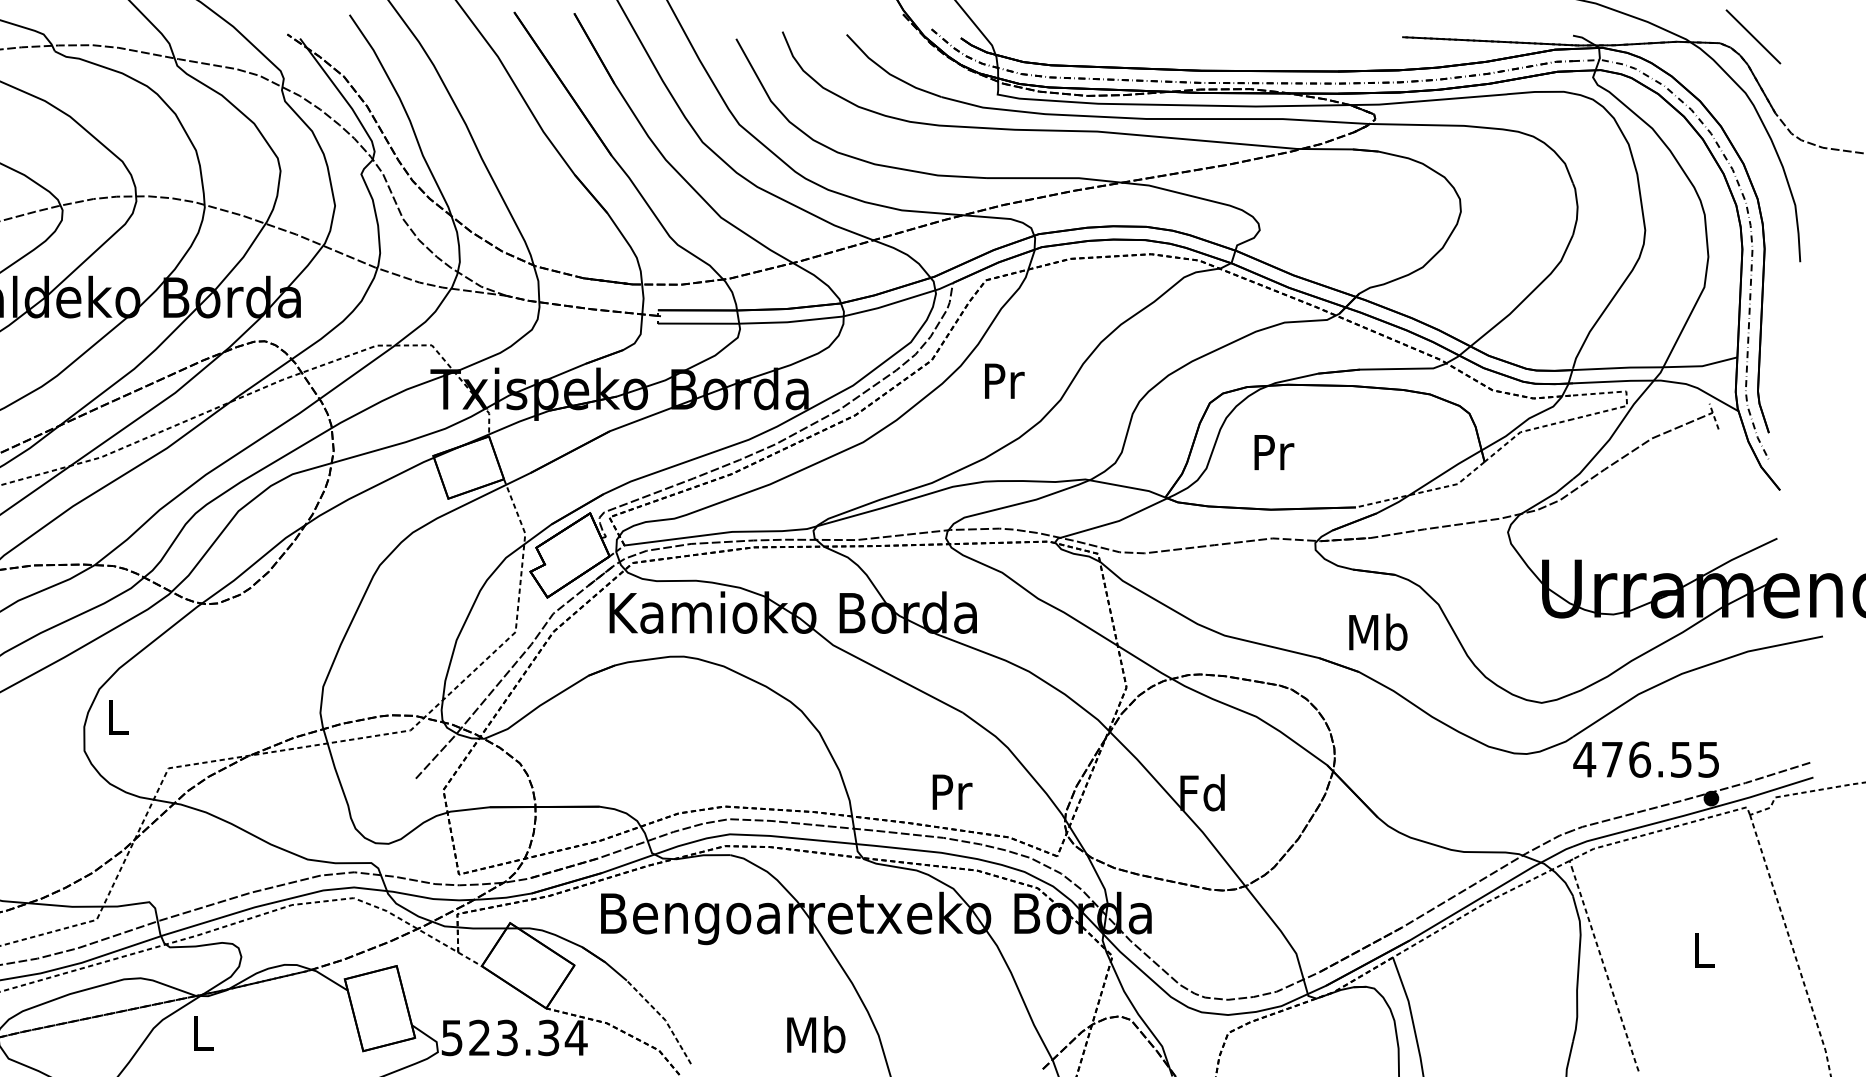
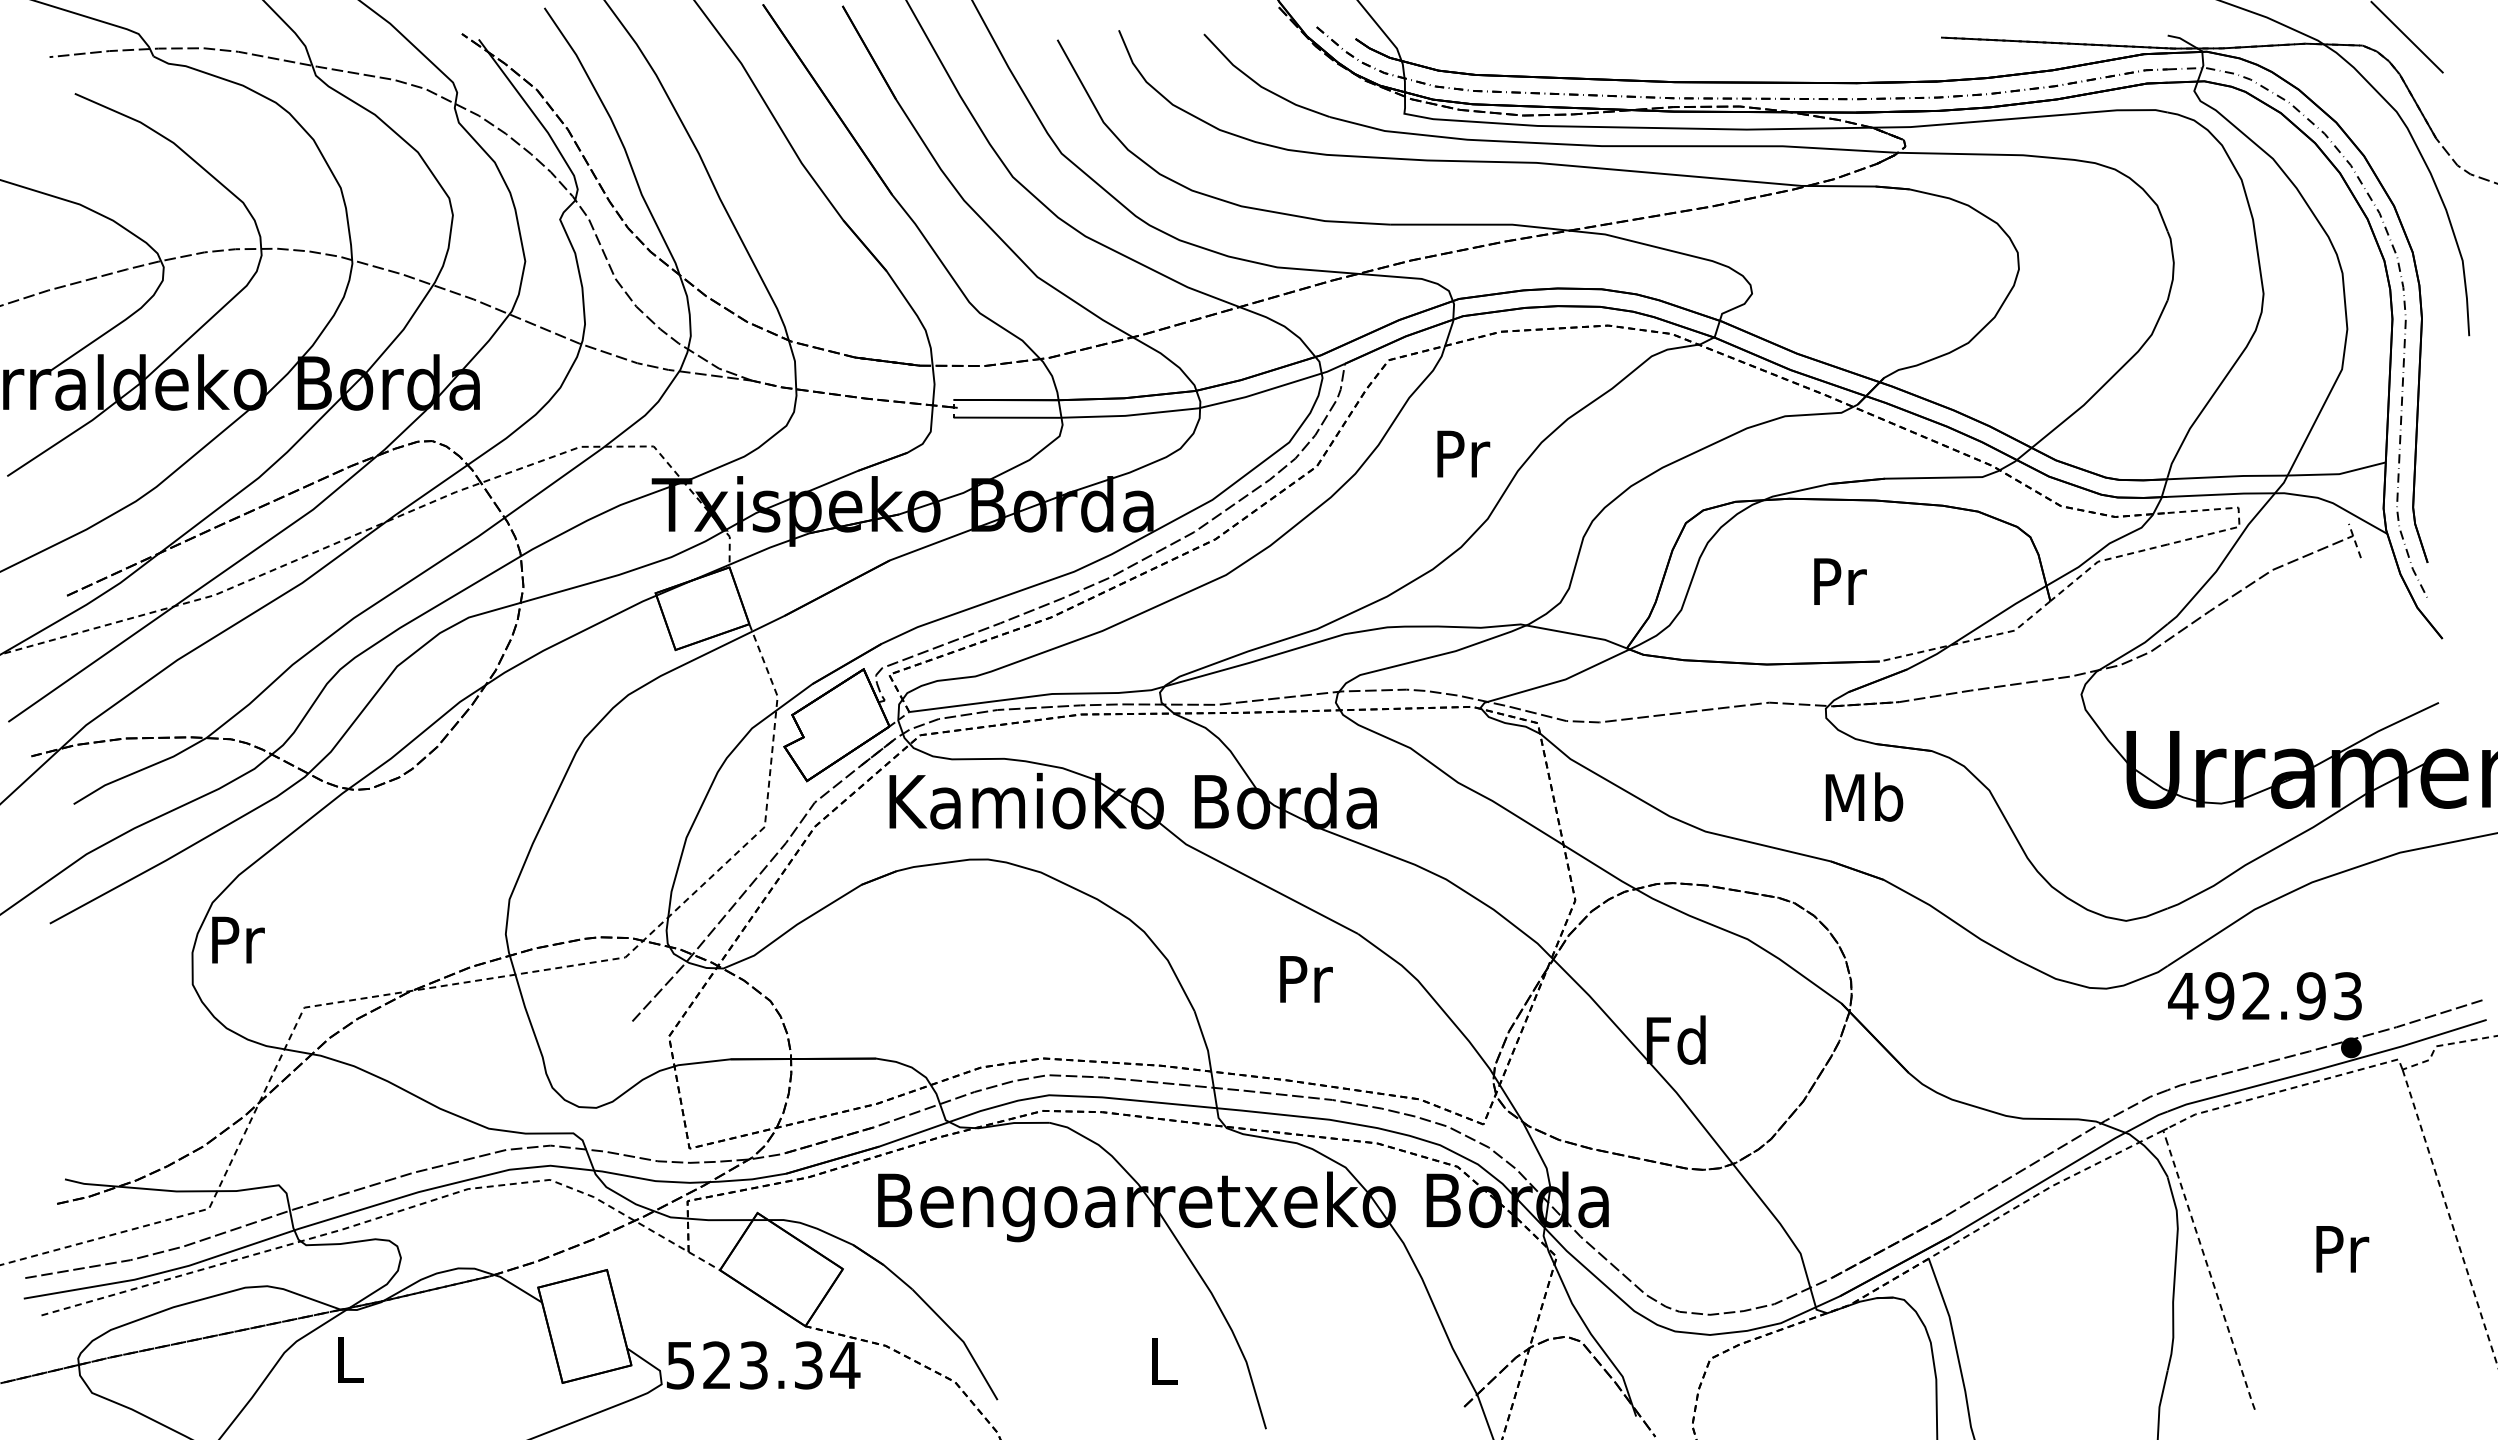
text: (1004, 380) -> (1463, 453), moved
text: (1274, 452) -> (1840, 581), moved
text: (1378, 631) -> (1864, 796), moved
text: (118, 716) -> (238, 939), L -> Pr
text: (1660, 759) -> (2283, 996), 476.55 -> 492.93
text: (952, 792) -> (1306, 979), moved
text: (1704, 950) -> (2342, 1249), L -> Pr
line: (663, 1018) -> (961, 1339), dashed -> solid
text: (816, 1034) -> (1163, 1360), Mb -> L

